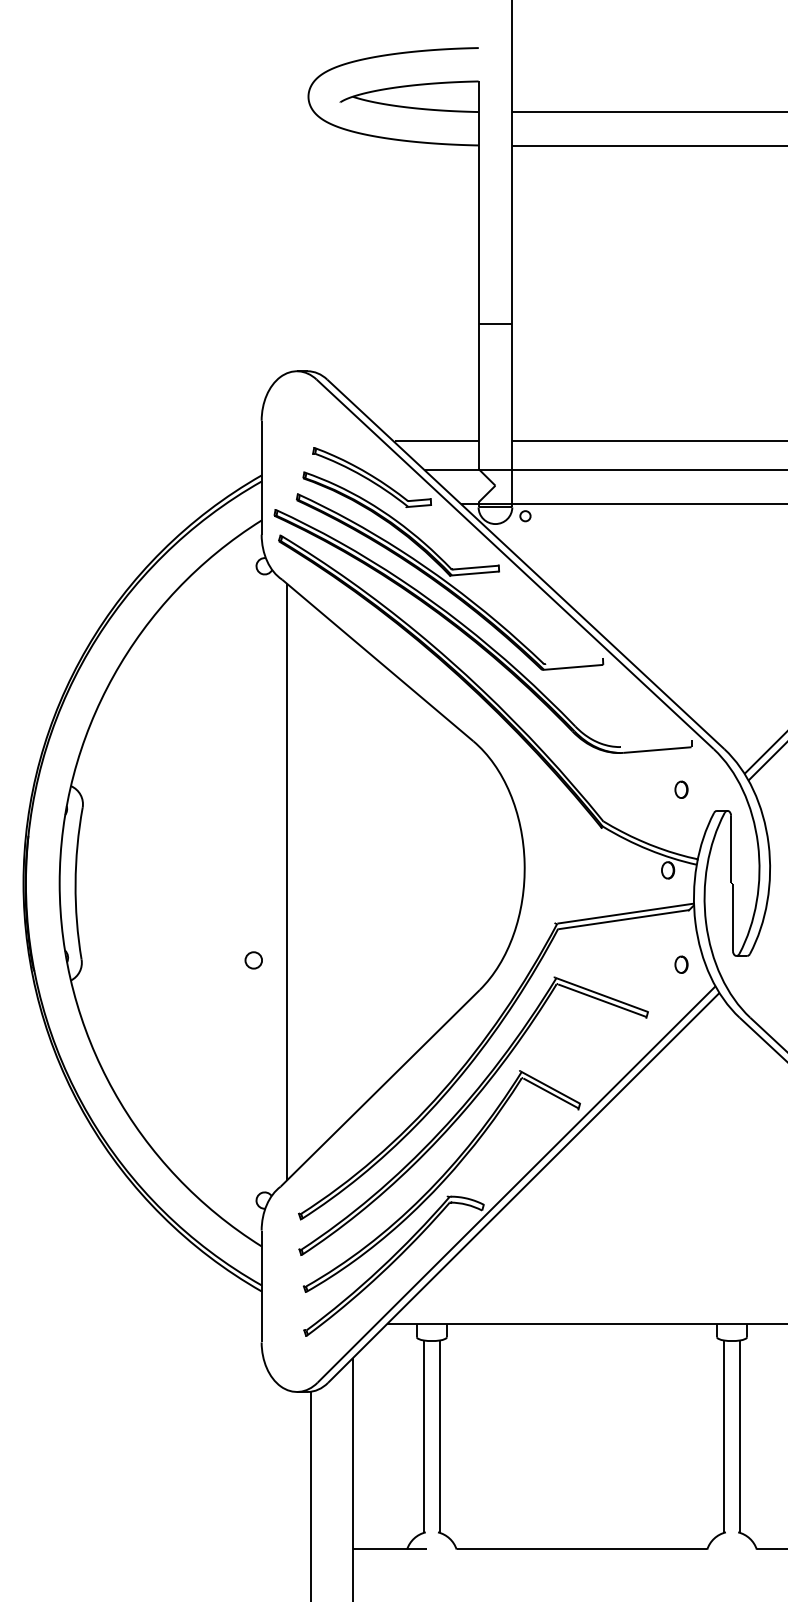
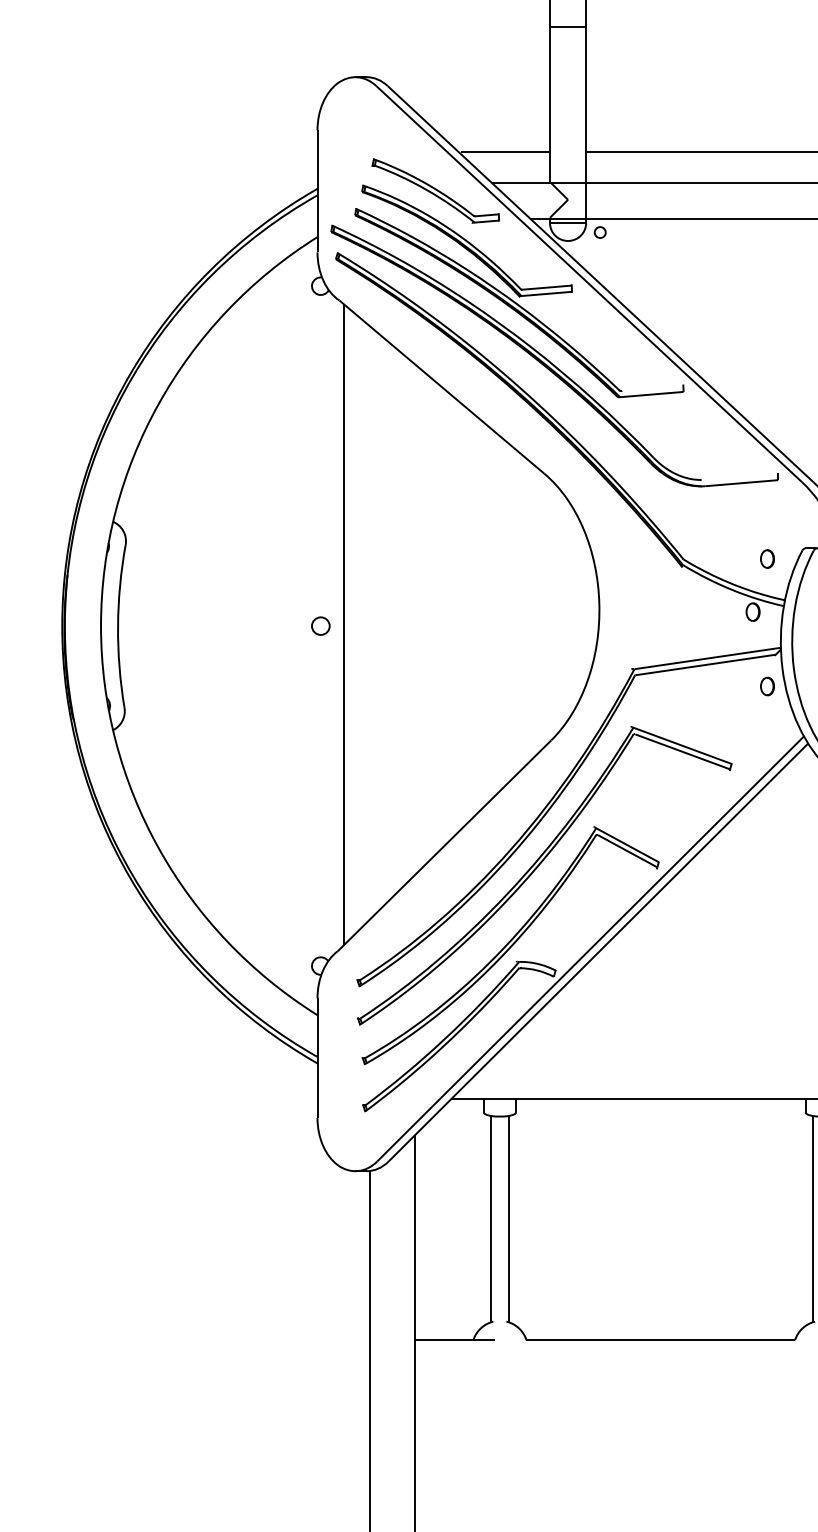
part: (681, 789) -> (767, 558), moved
curve: (247, 957) -> (314, 623), moved
part: (681, 964) -> (767, 686), moved

